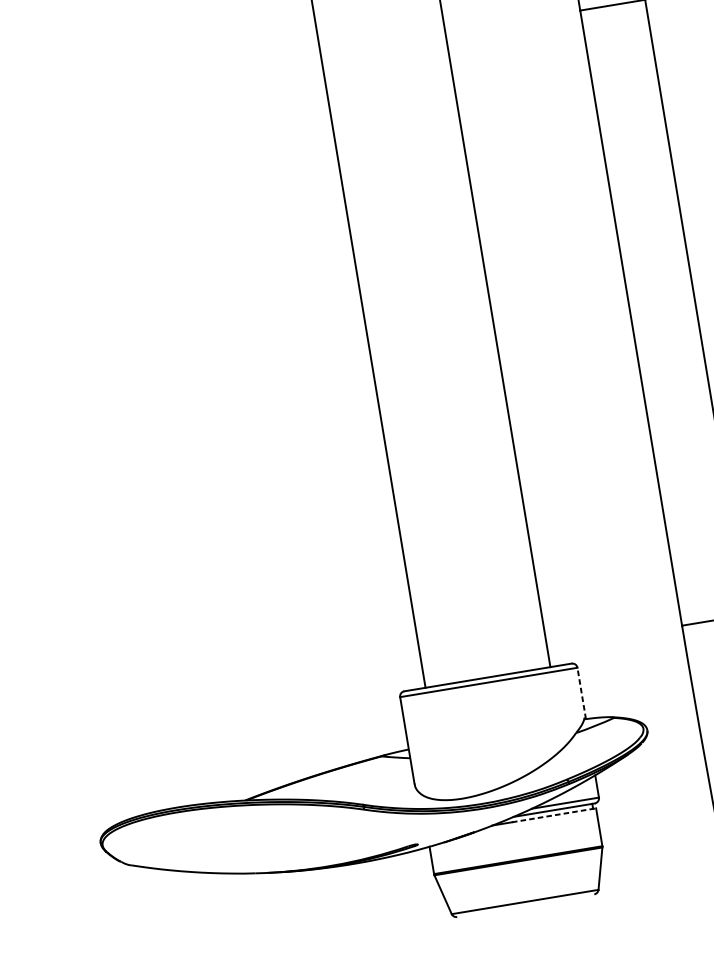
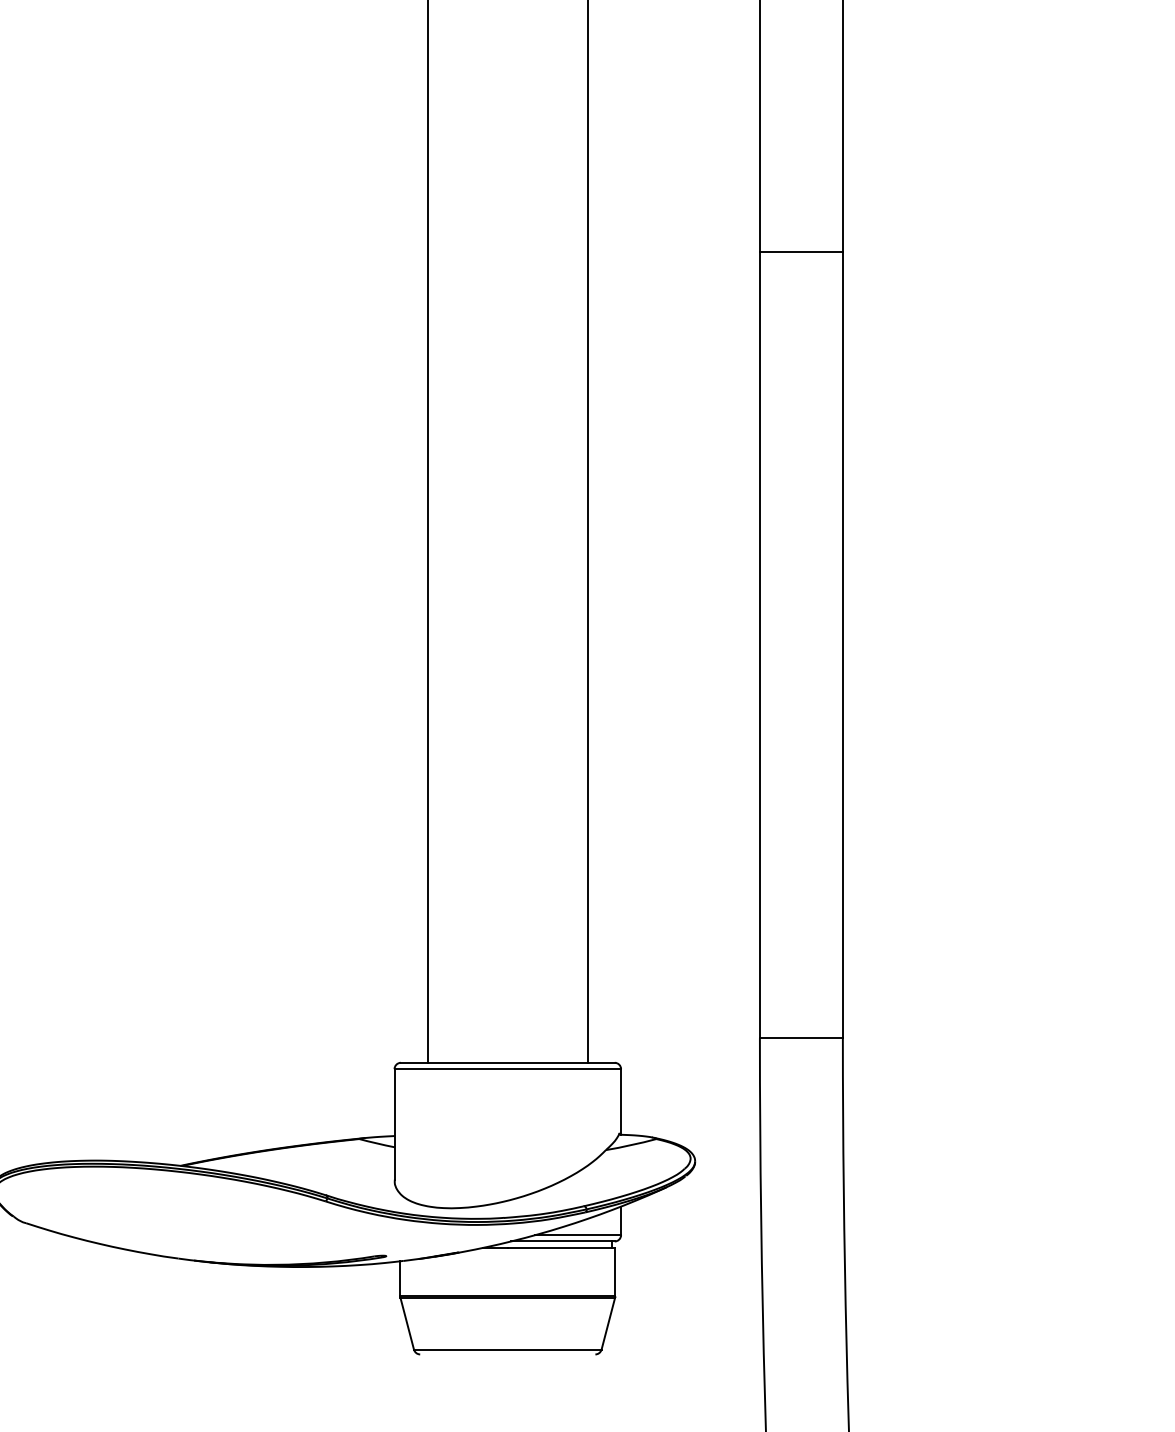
line: (581, 693) -> (621, 1101), dashed -> solid
line: (553, 815) -> (561, 1247), dashed -> solid

